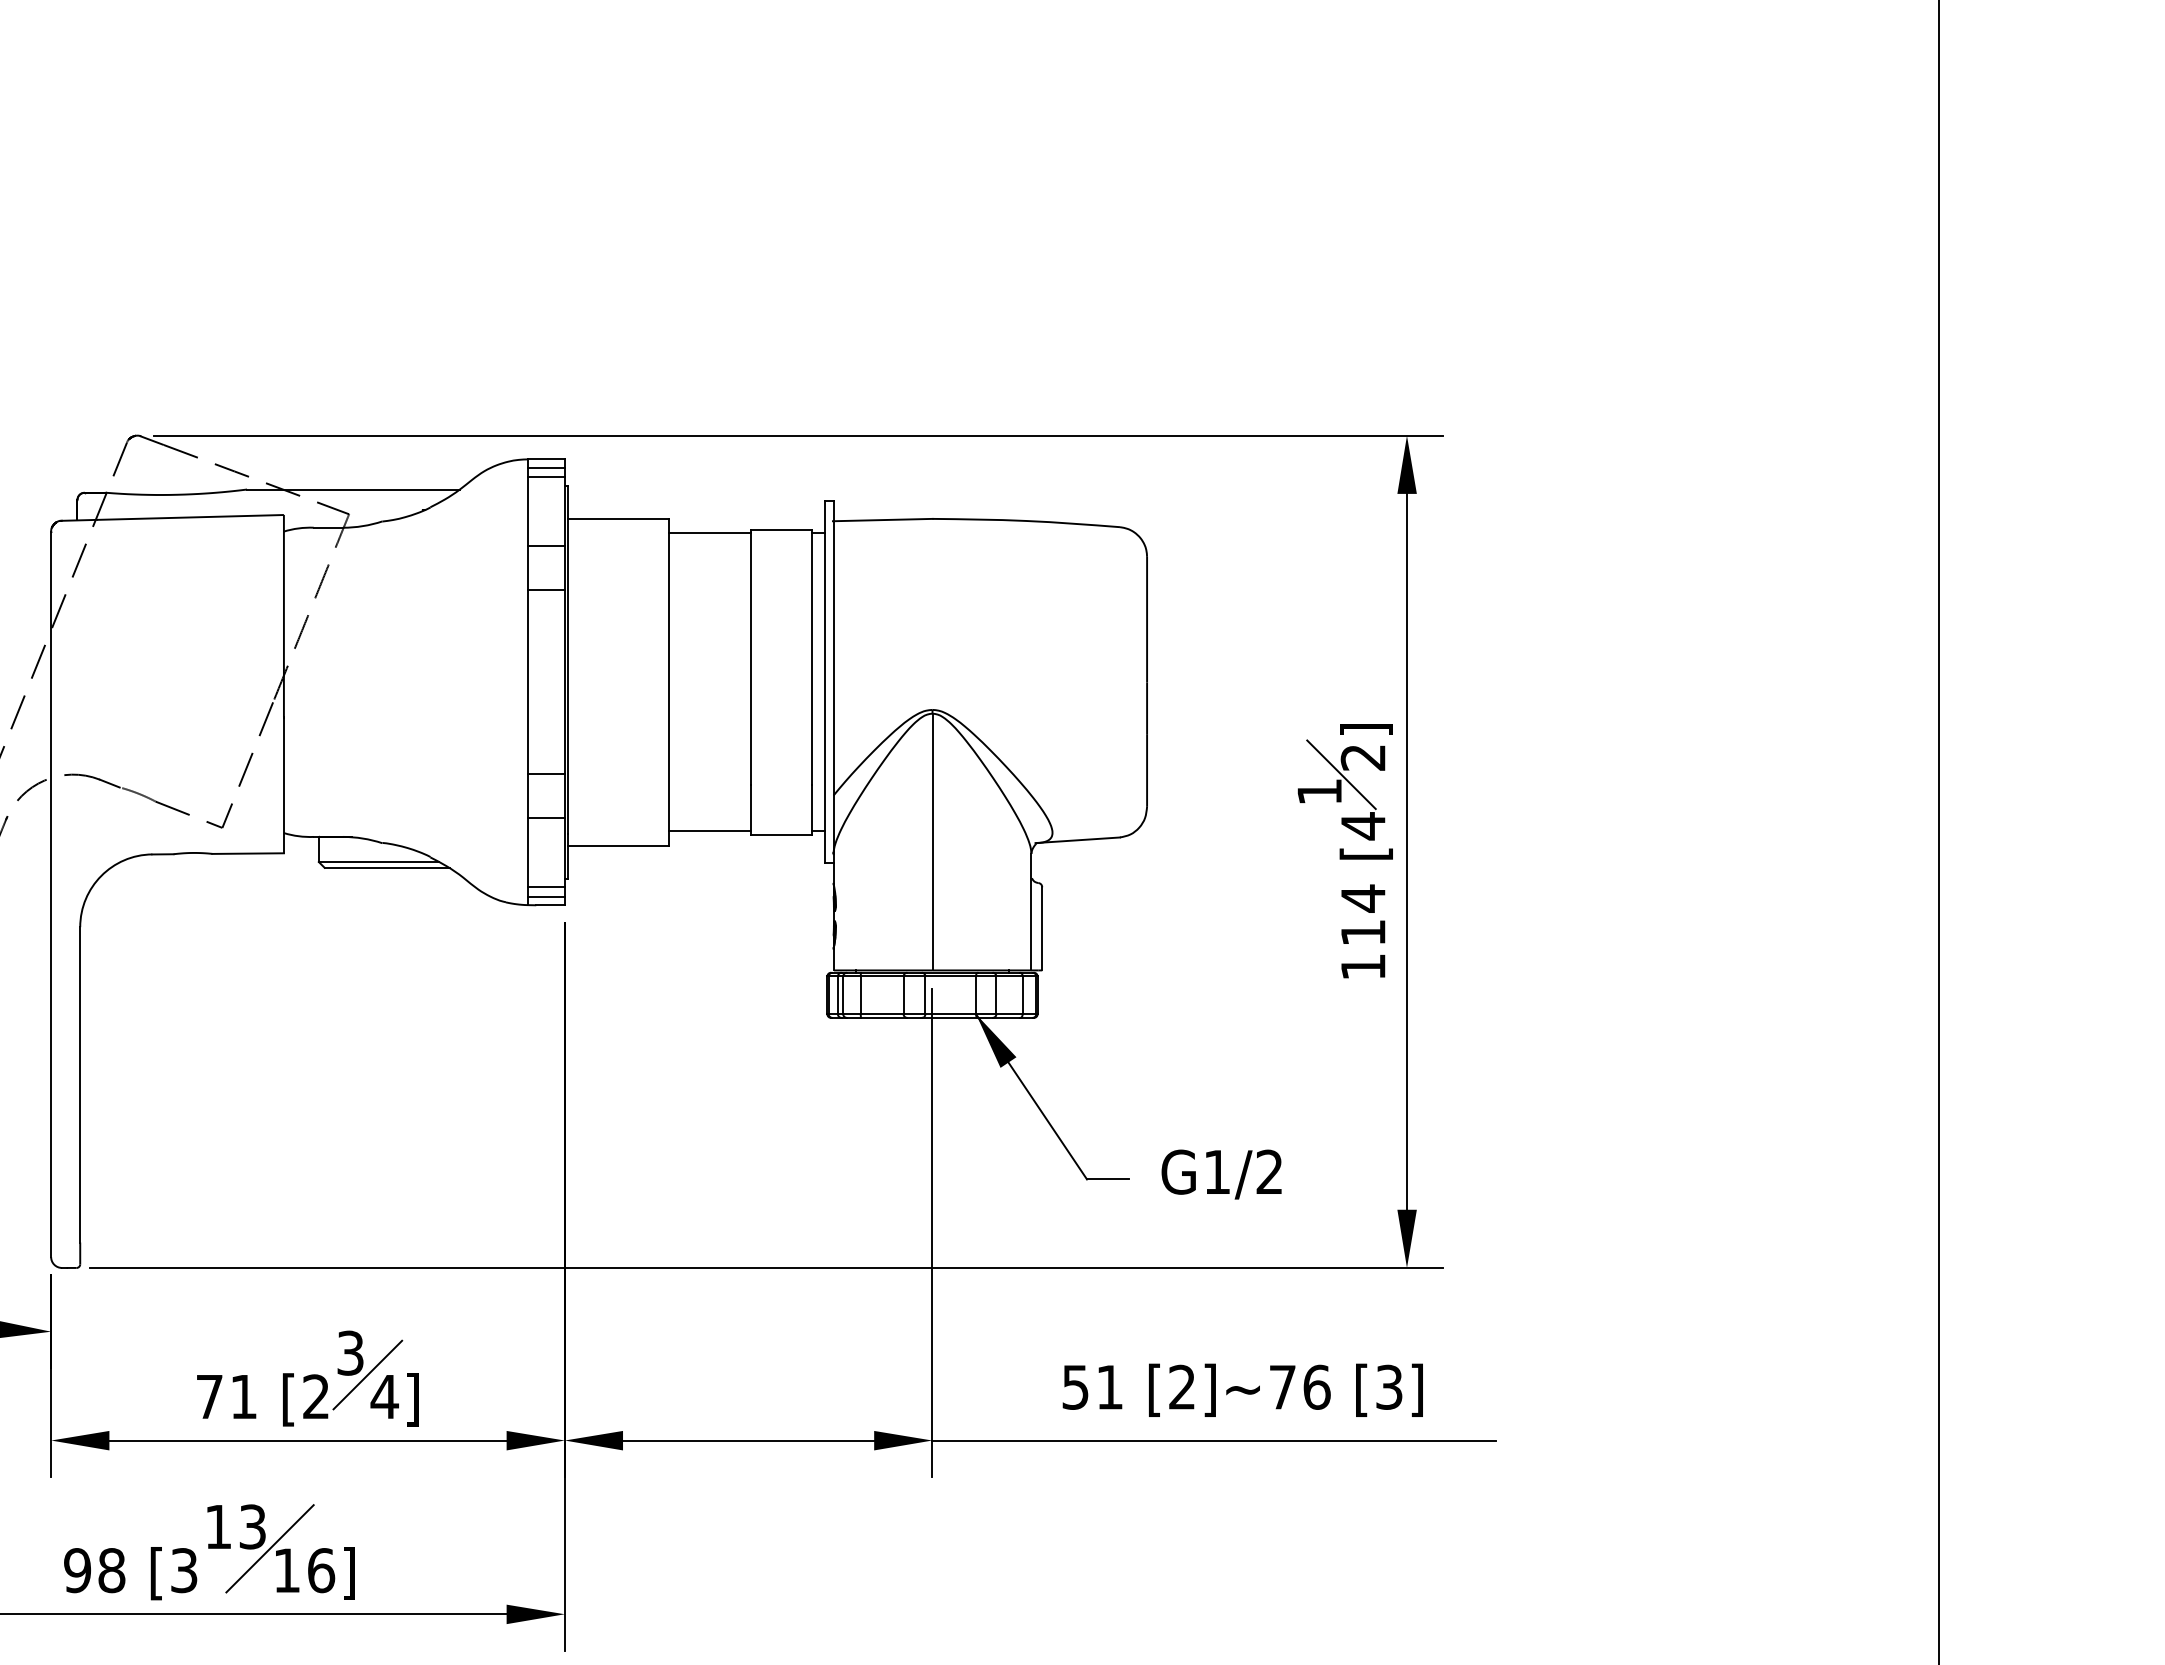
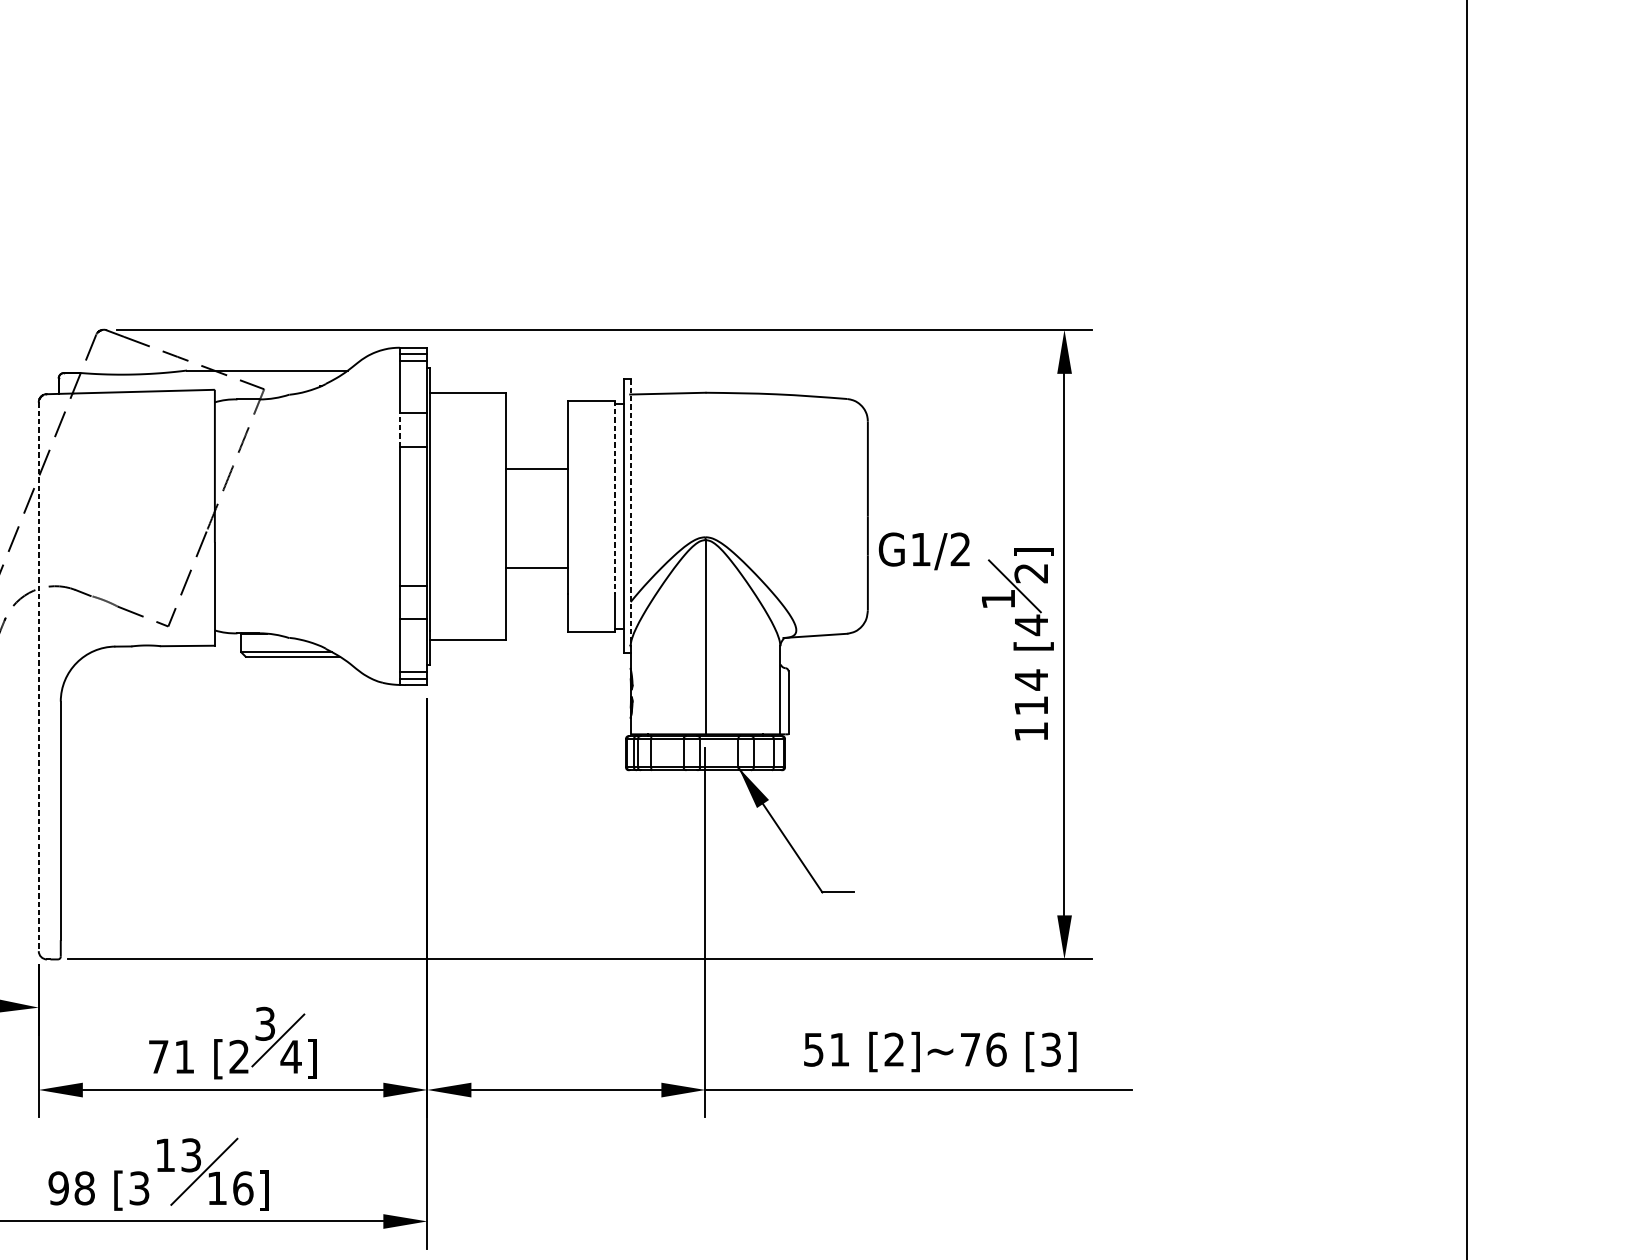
line: (709, 533) -> (536, 468), moved
line: (528, 567) -> (399, 429), solid -> dashed
line: (812, 657) -> (614, 497), solid -> dashed
line: (833, 677) -> (630, 512), solid -> dashed
line: (709, 831) -> (536, 567), moved
line: (51, 894) -> (39, 676), solid -> dashed
text: (1221, 1174) -> (924, 551), moved

